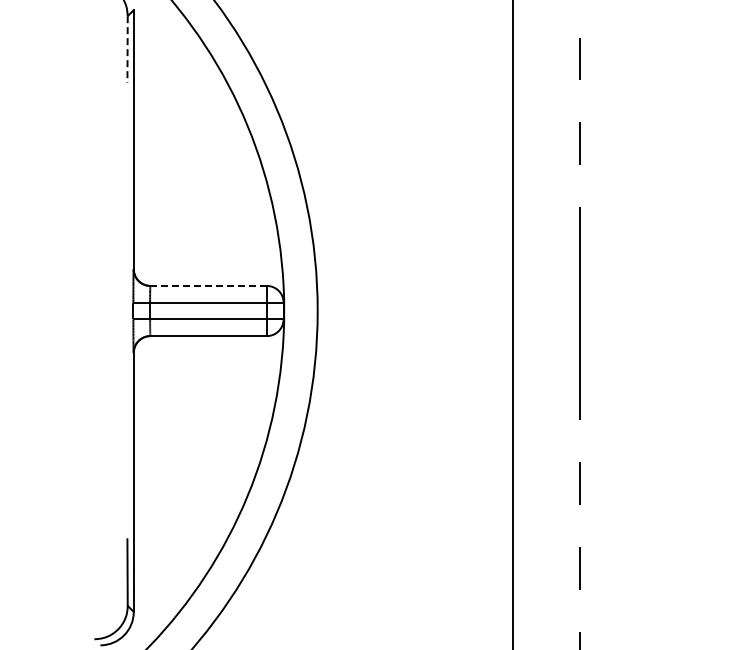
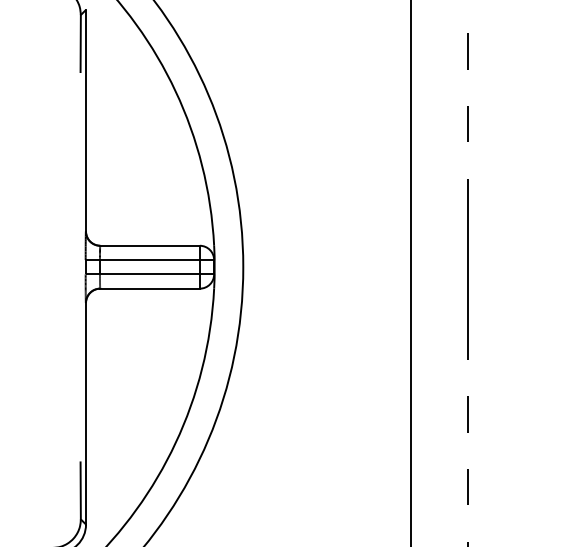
line: (127, 49) -> (80, 43), dashed -> solid
line: (209, 285) -> (150, 245), dashed -> solid

